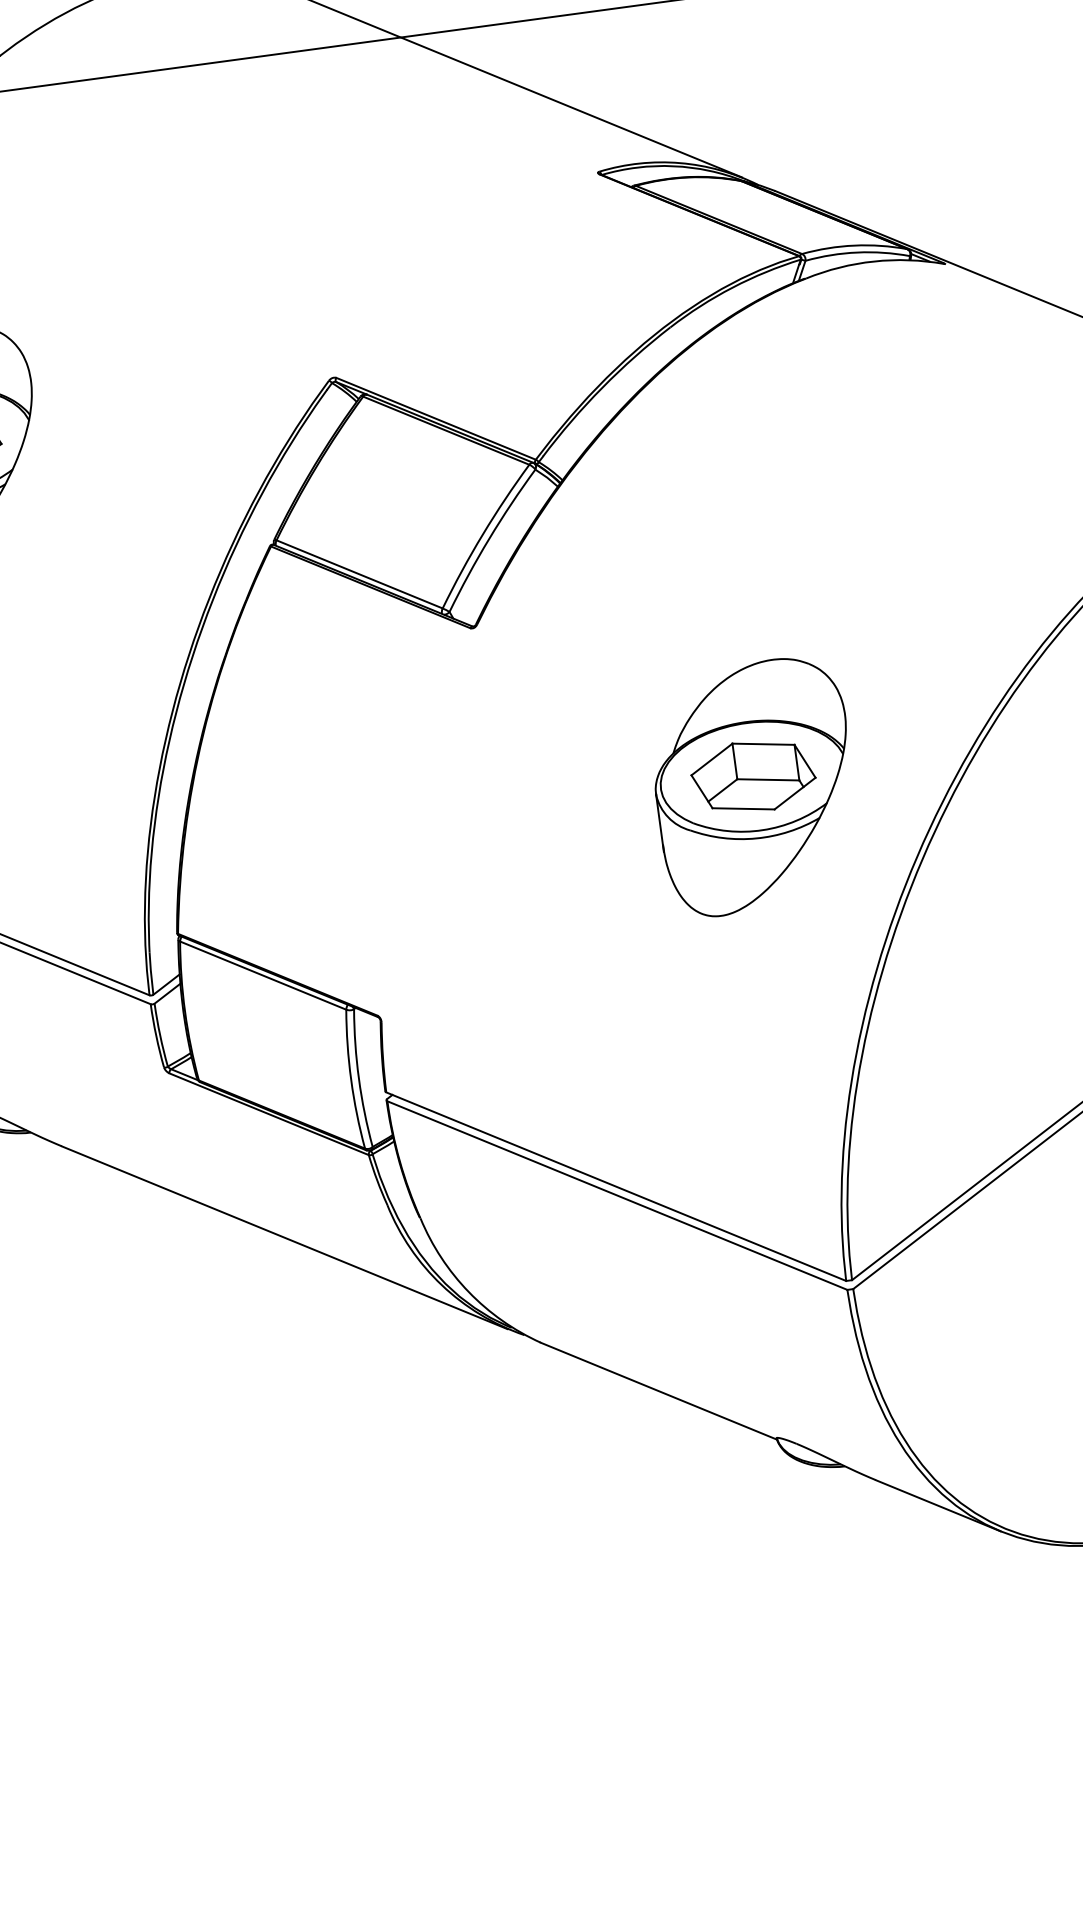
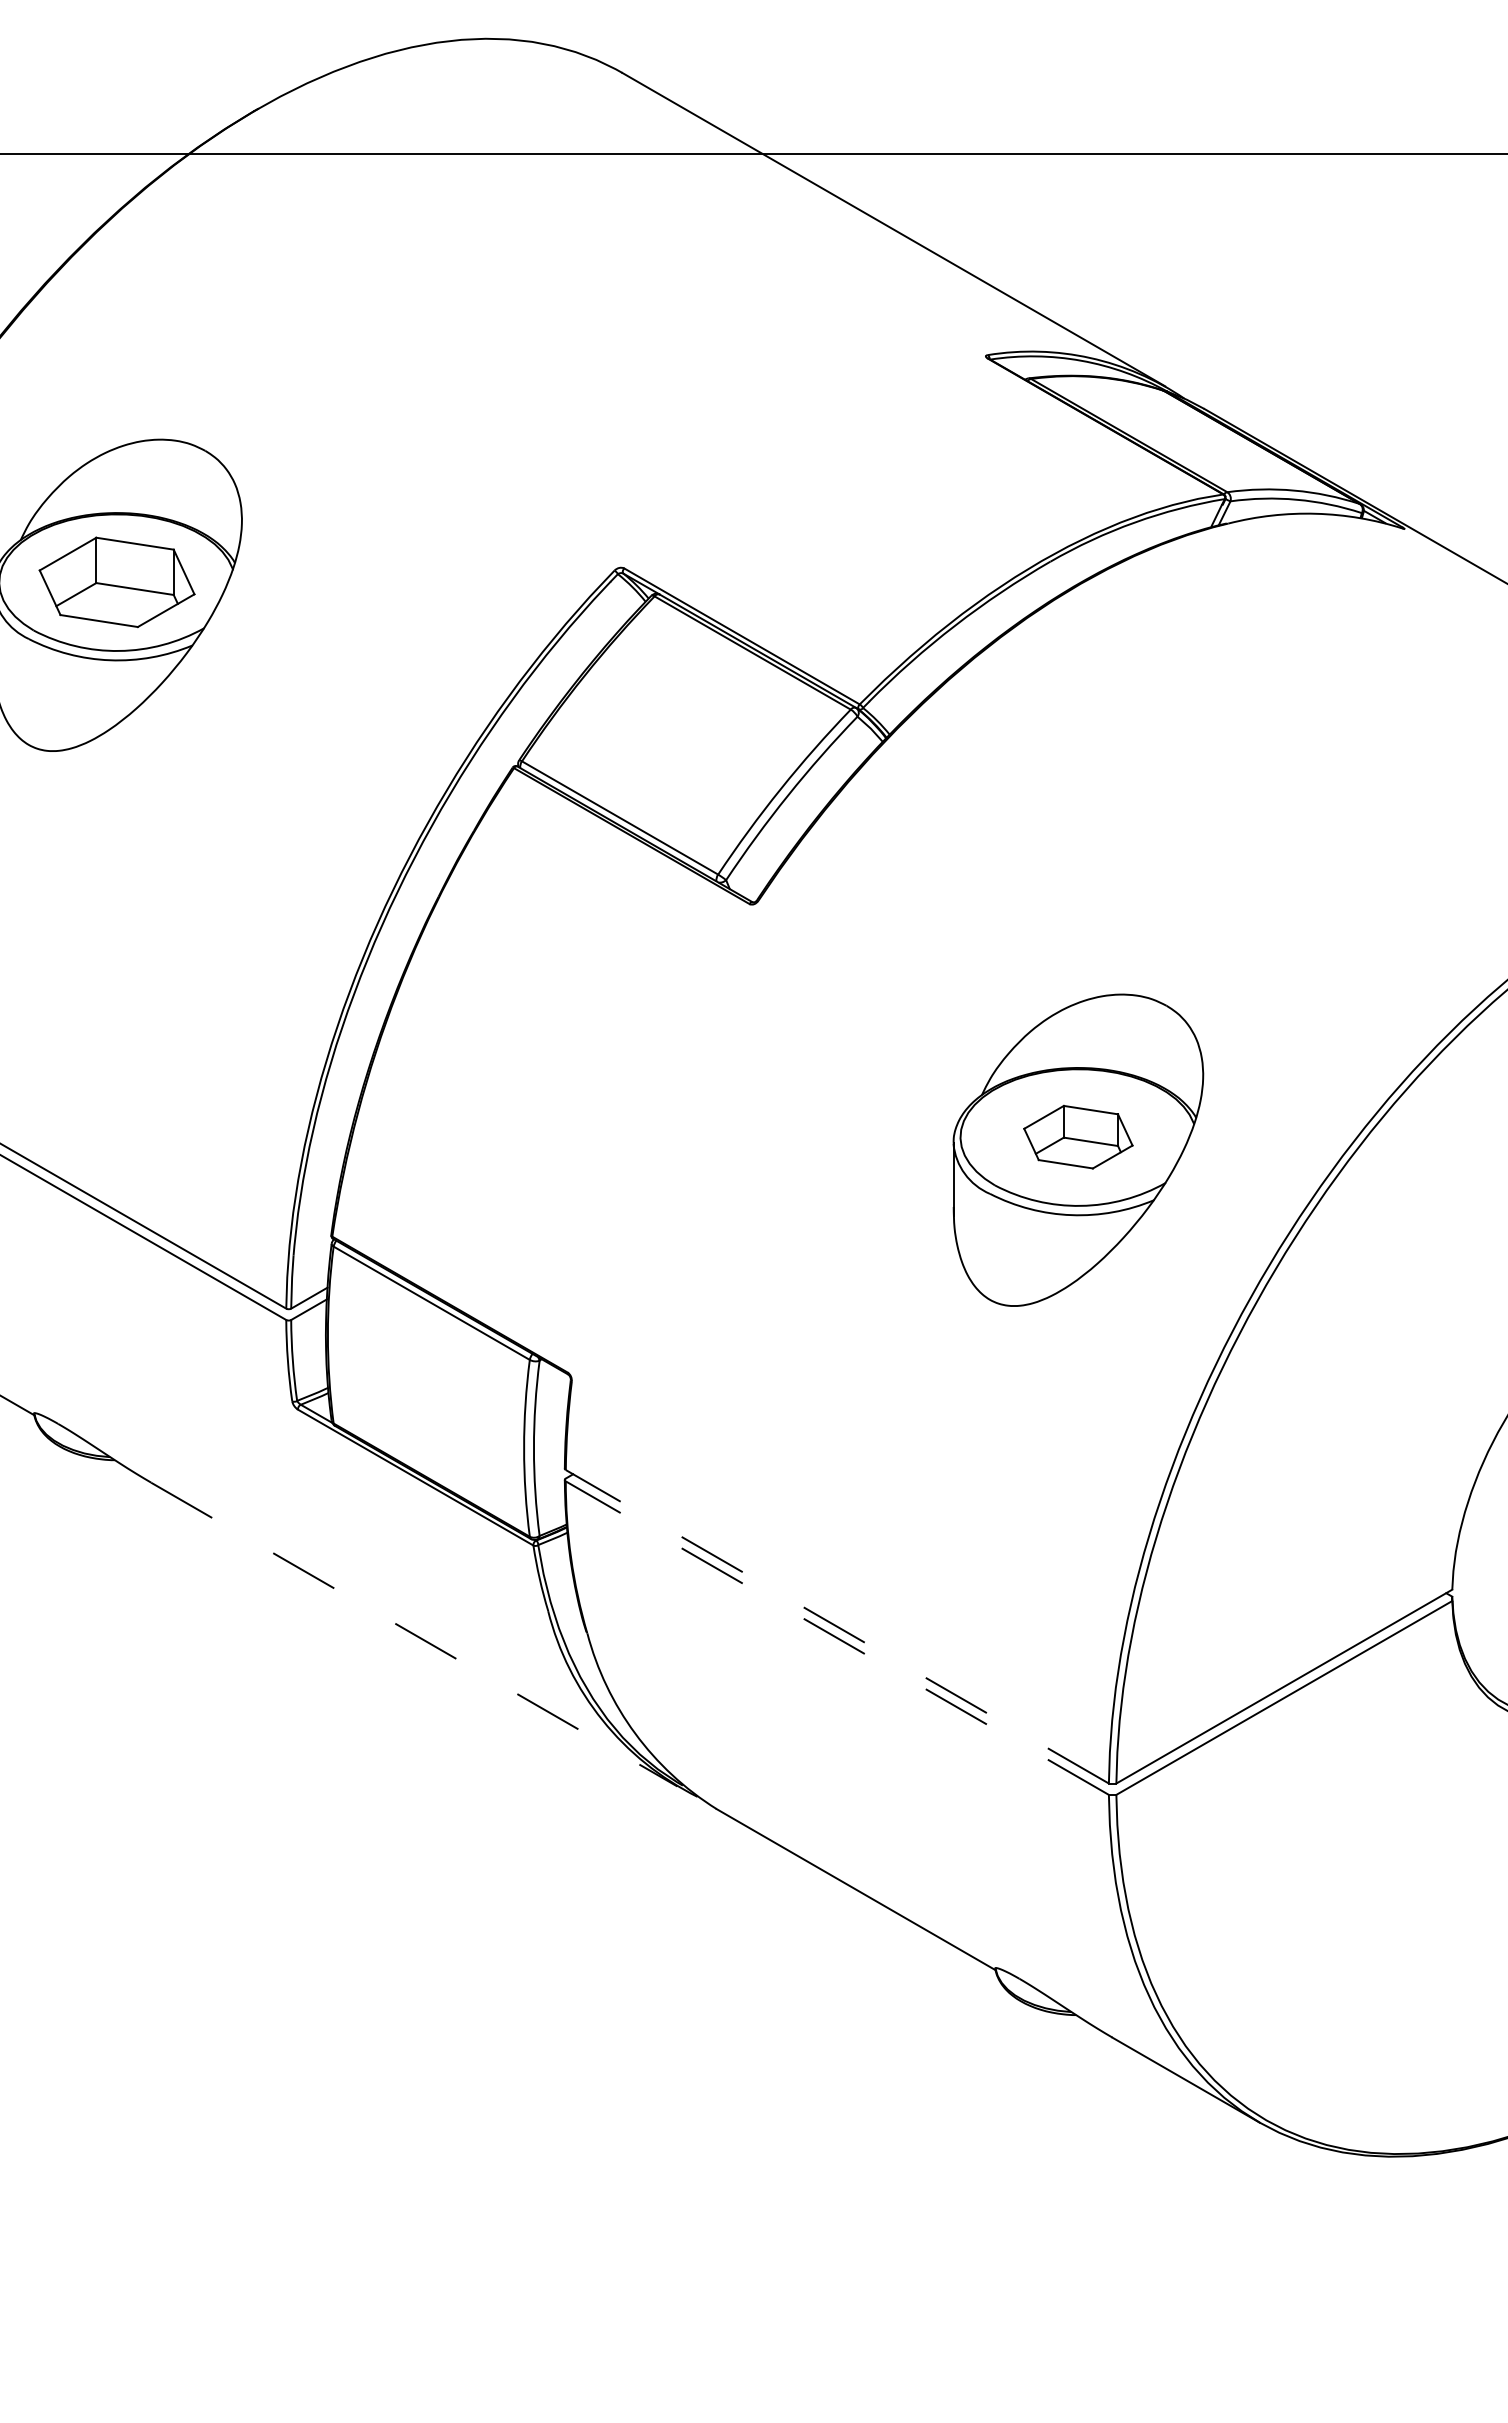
part: (753, 775) -> (1078, 1136), size x0.7
line: (616, 1186) -> (837, 1626), solid -> dashed
line: (617, 1195) -> (837, 1638), solid -> dashed
line: (284, 1237) -> (414, 1634), solid -> dashed

